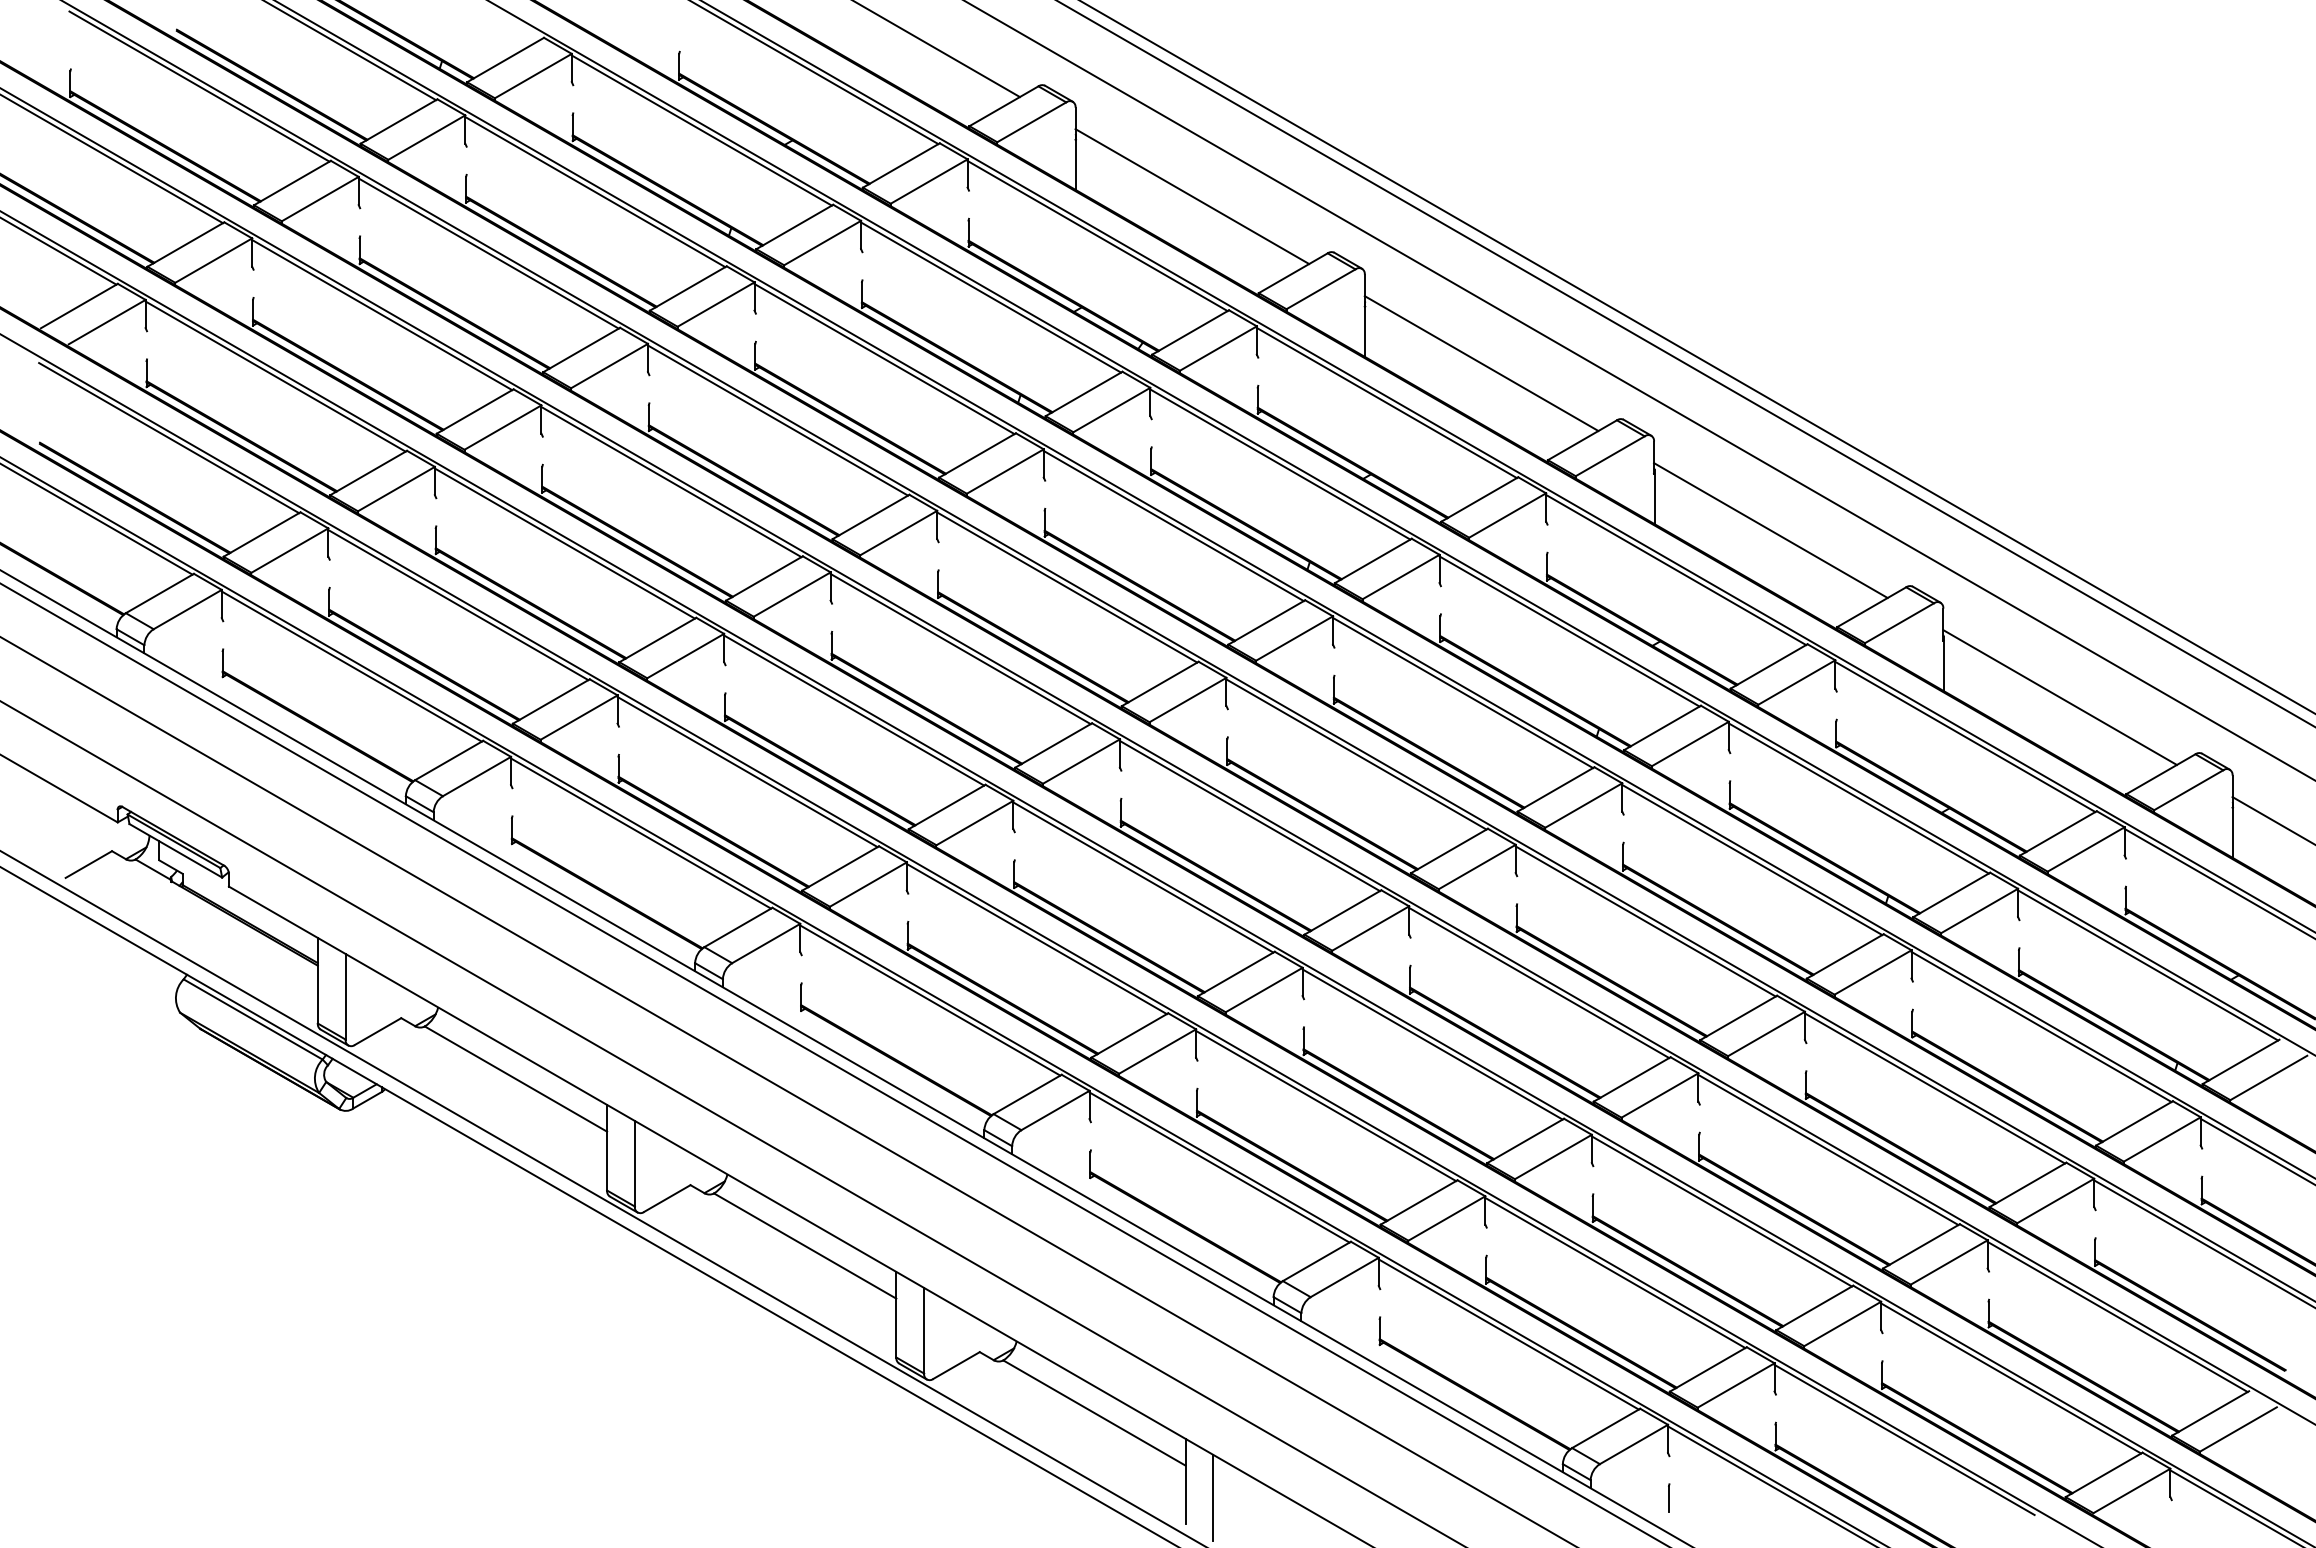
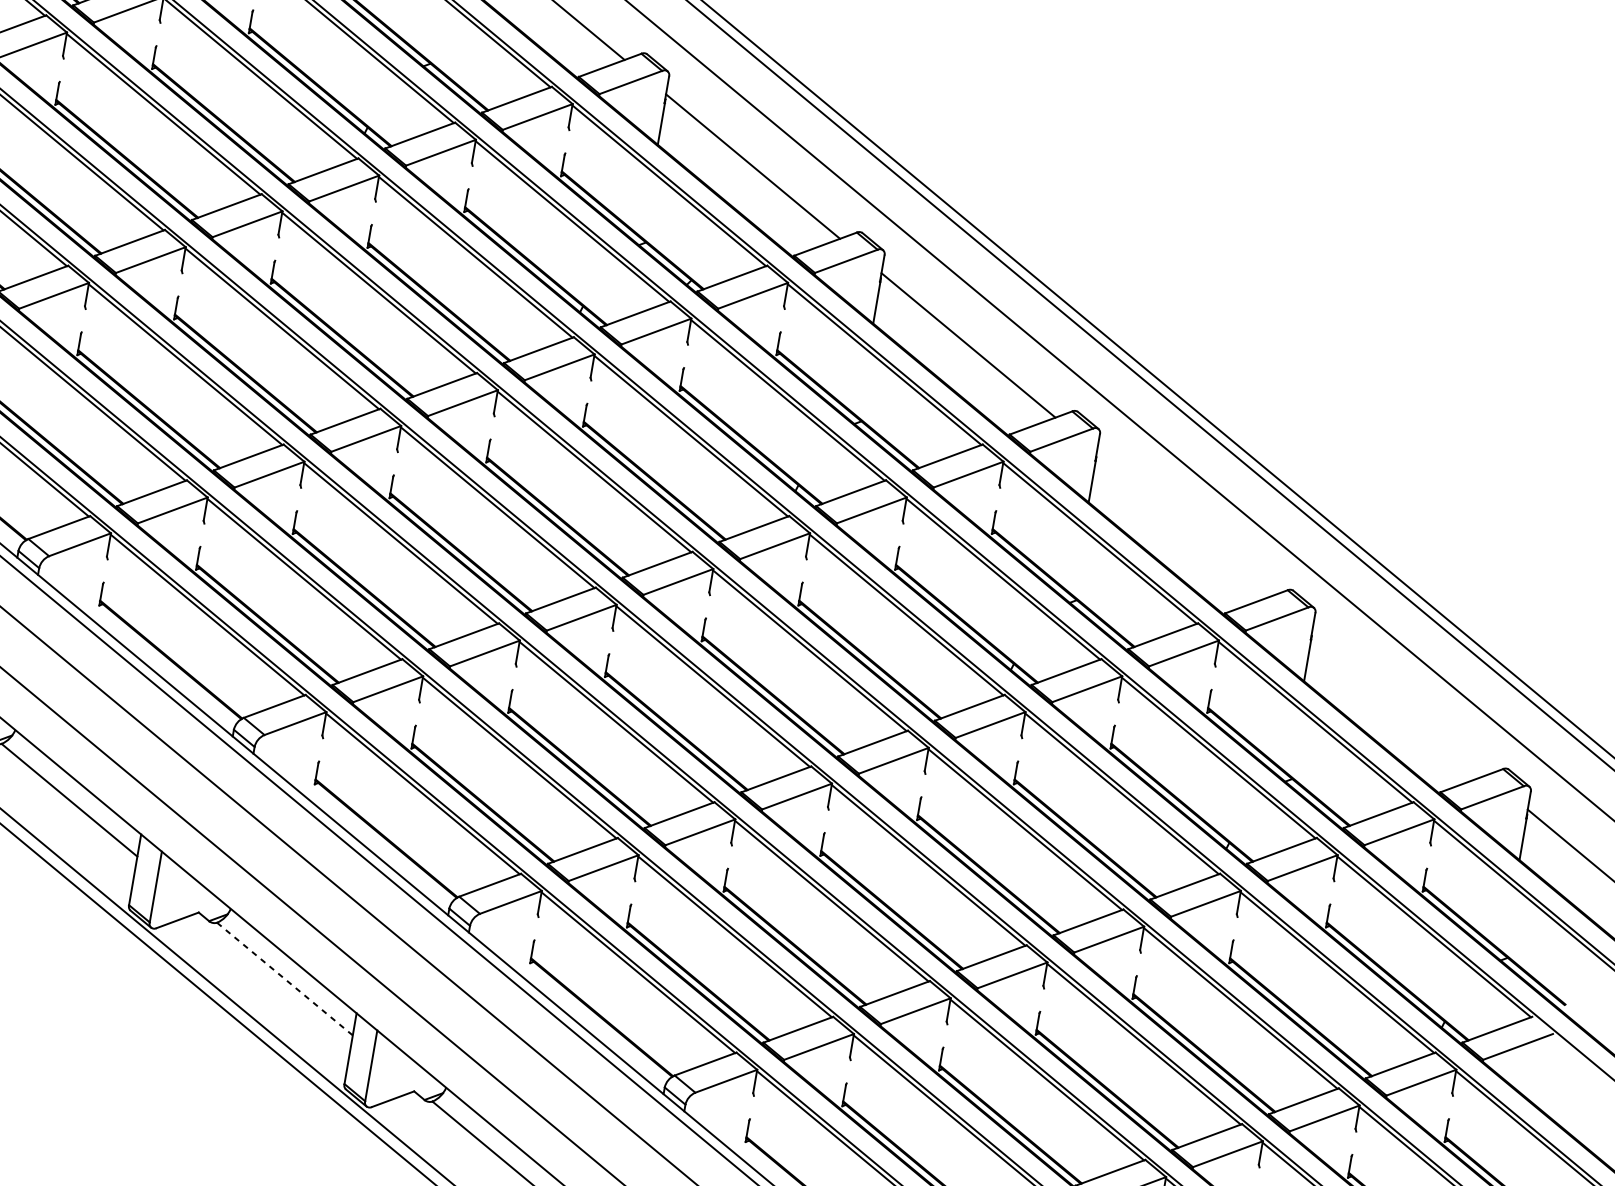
line: (1770, 530) -> (1183, 524), removed
line: (2059, 697) -> (1398, 702), removed
line: (805, 1246) -> (285, 979), solid -> dashed

